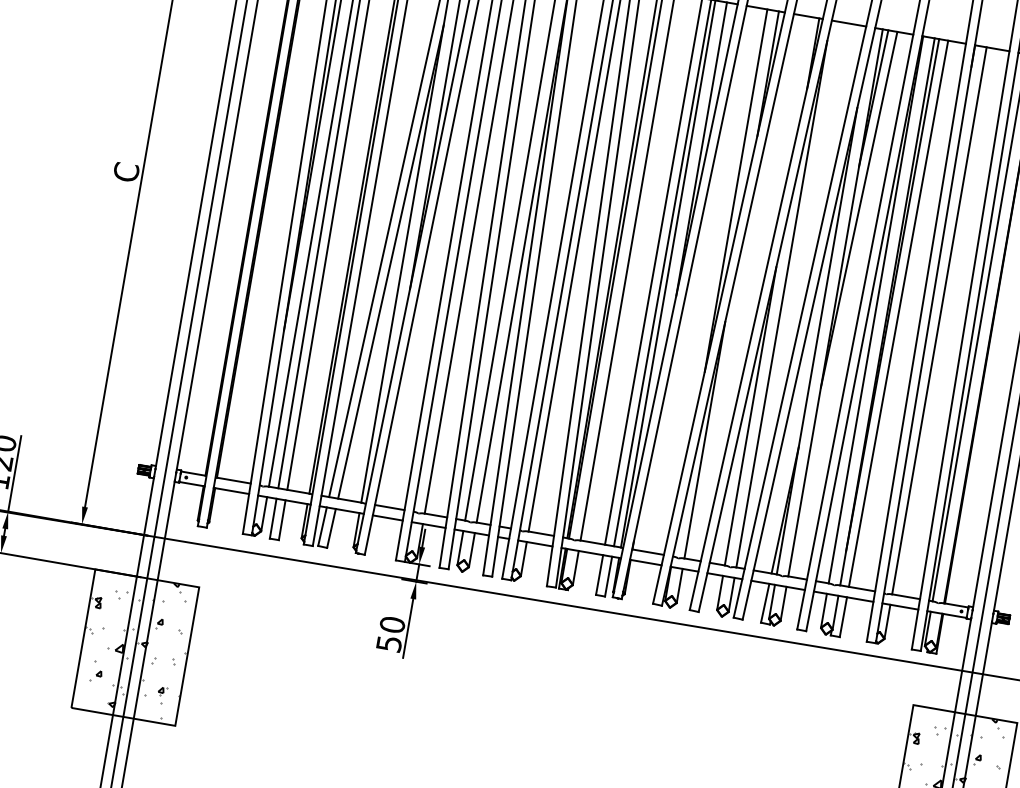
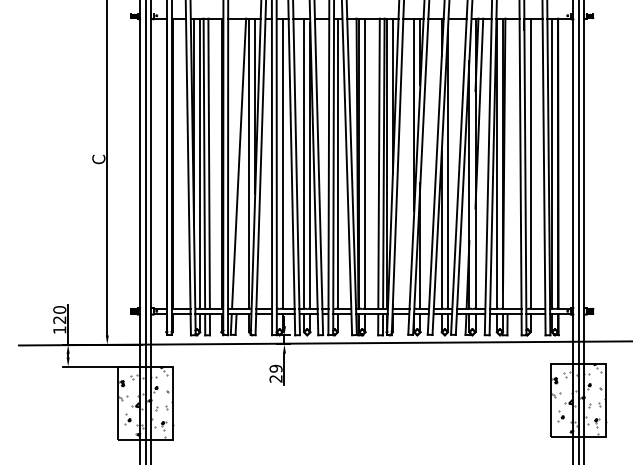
line: (390, 260) -> (242, 181), removed
line: (897, 313) -> (508, 163), removed
text: (389, 633) -> (275, 373), 50 -> 29

